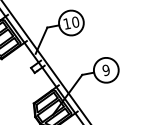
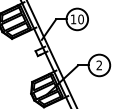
text: (106, 70) -> (99, 65), 9 -> 2

